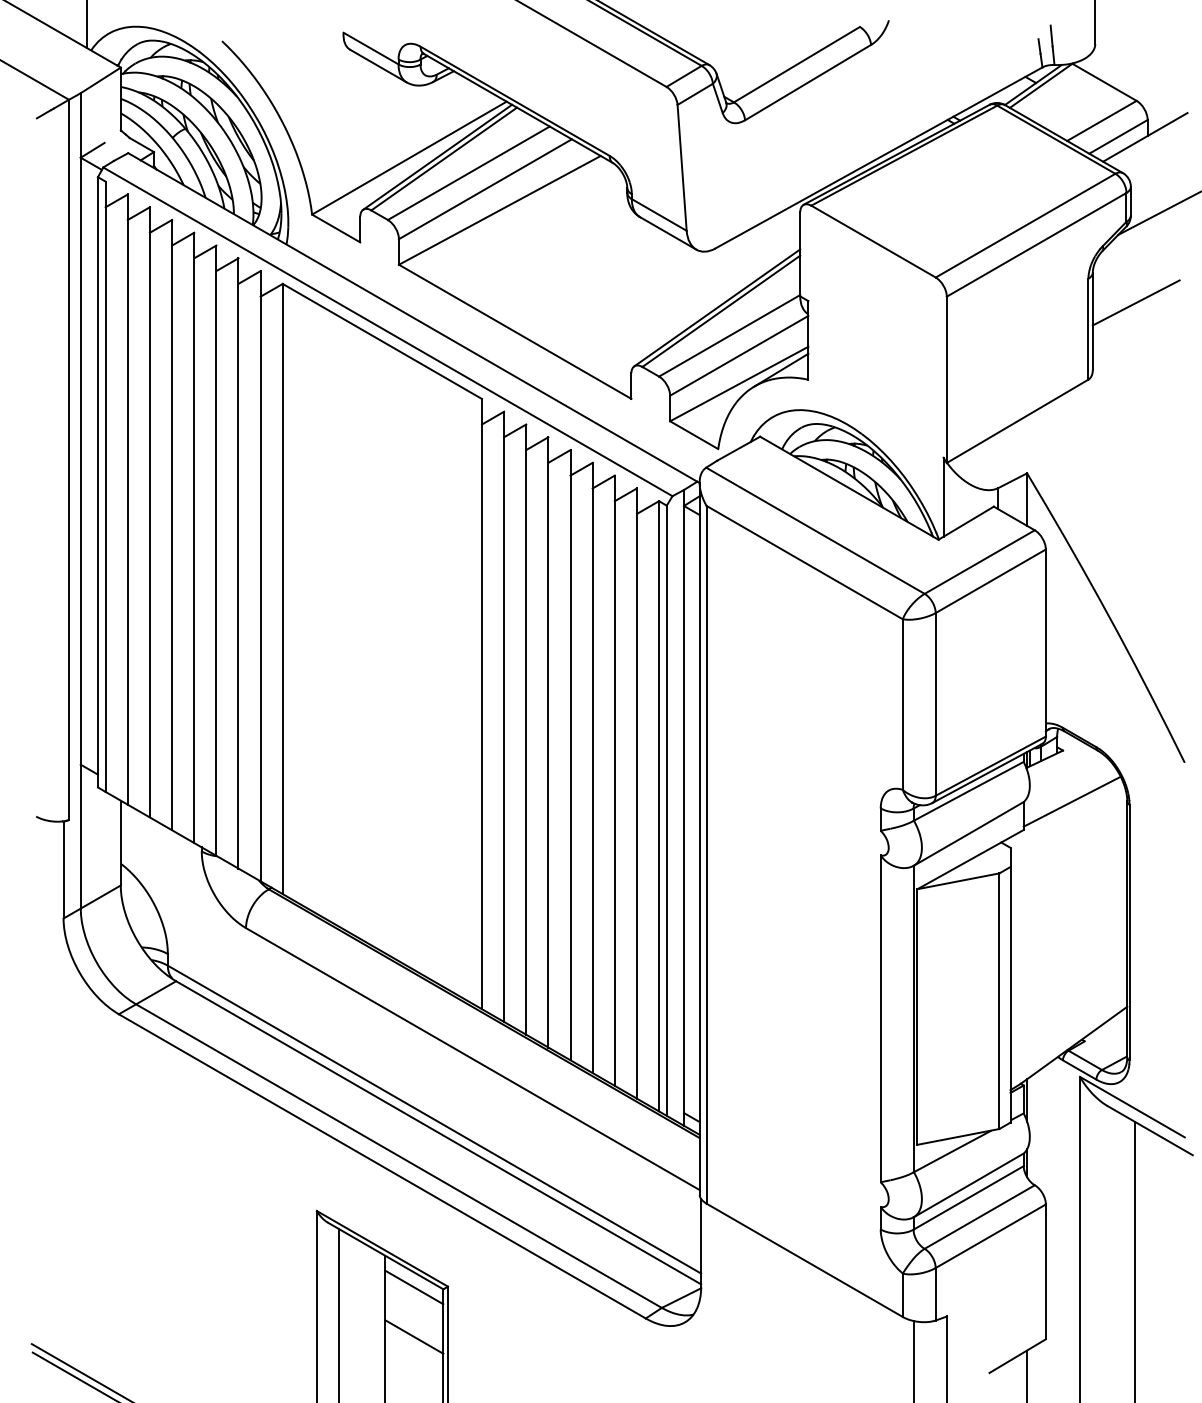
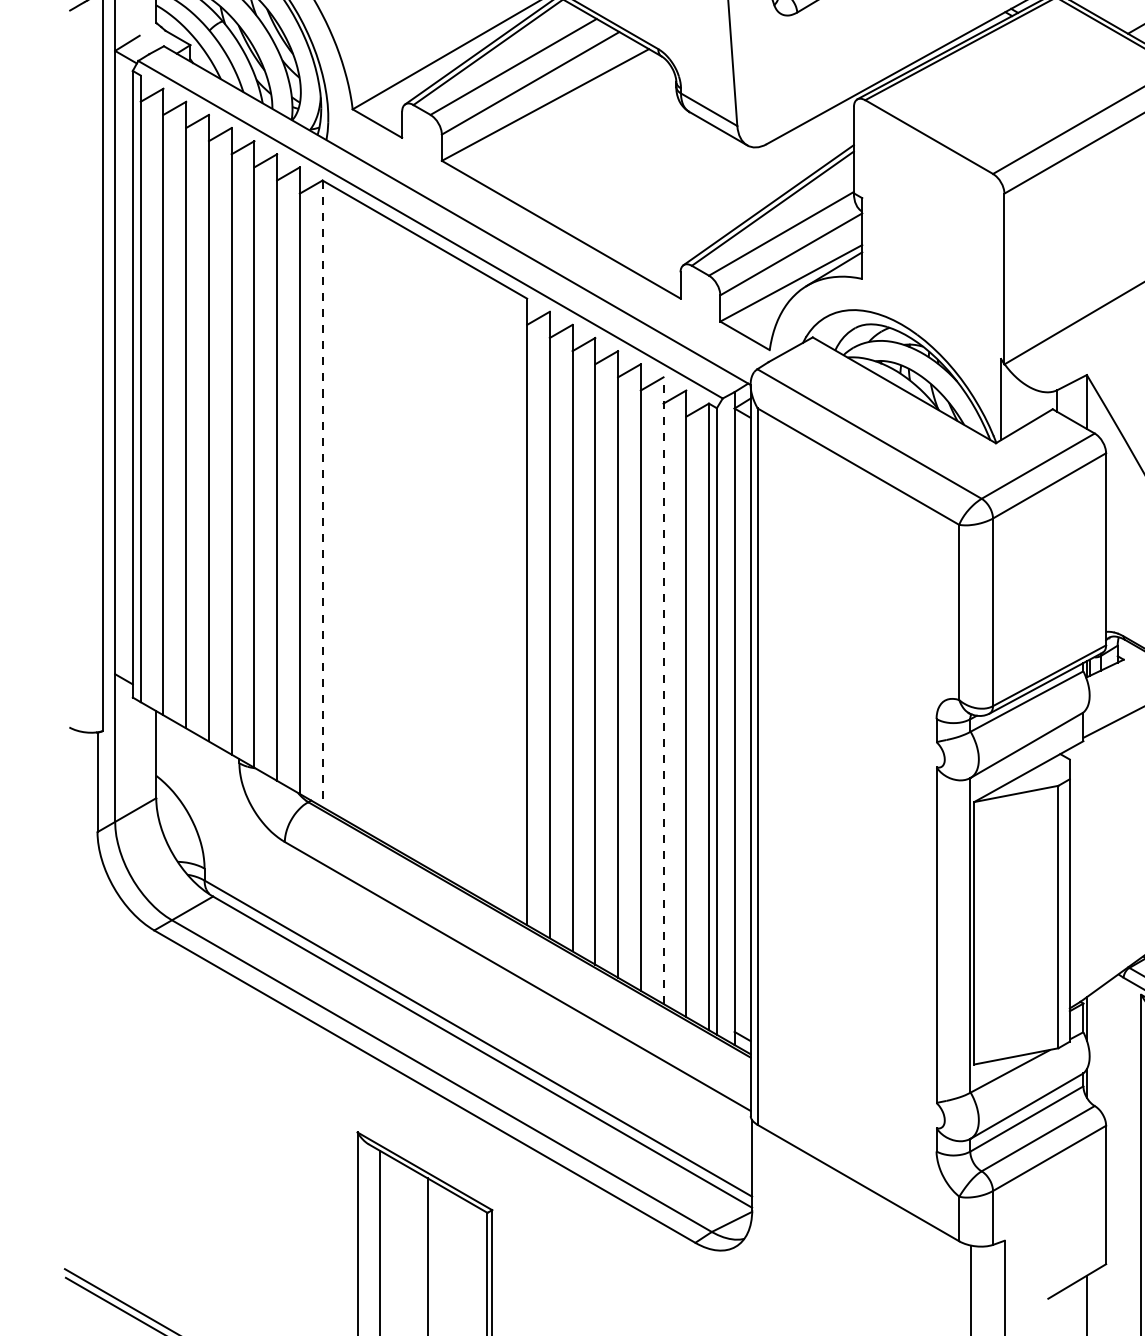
line: (282, 589) -> (322, 494), solid -> dashed
line: (614, 780) -> (663, 690), solid -> dashed
line: (414, 1287) -> (457, 1211), removed
line: (414, 1336) -> (457, 1261), removed

